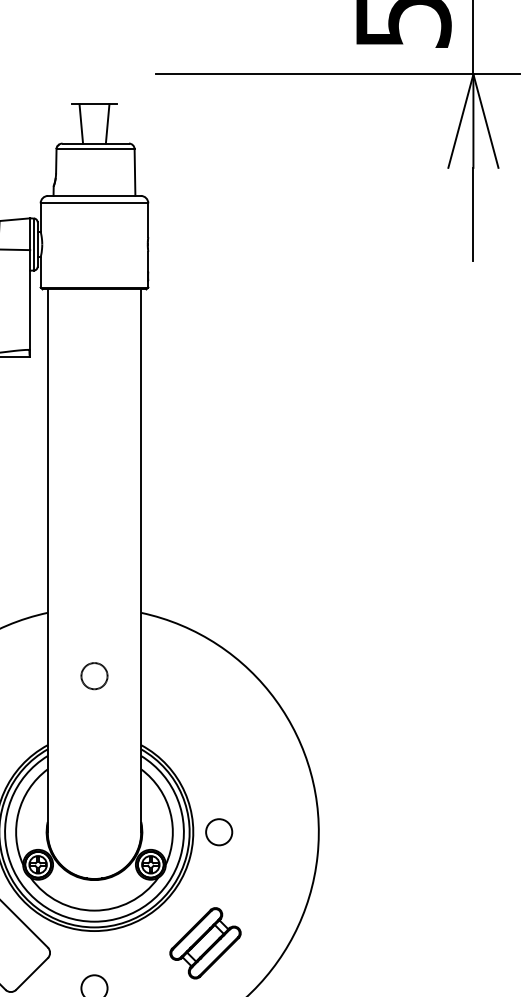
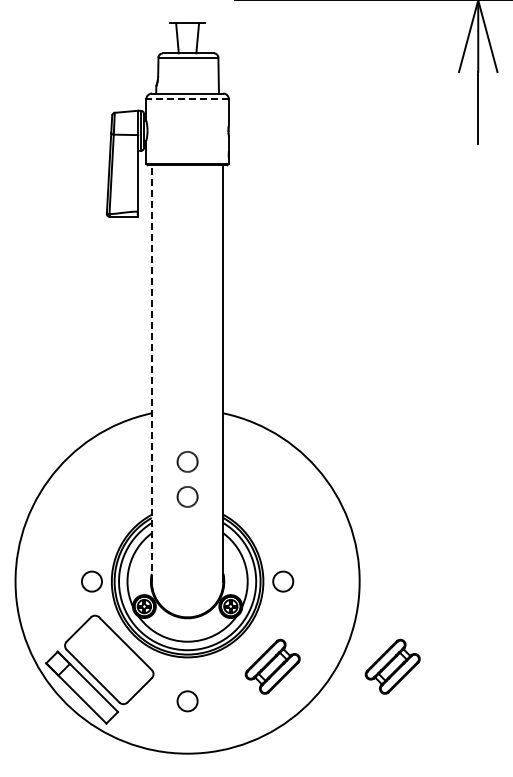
line: (94, 203) -> (187, 99), solid -> dashed
line: (47, 559) -> (151, 372), solid -> dashed
circle: (94, 721) -> (187, 496), added
part: (361, 942) -> (392, 666), added

